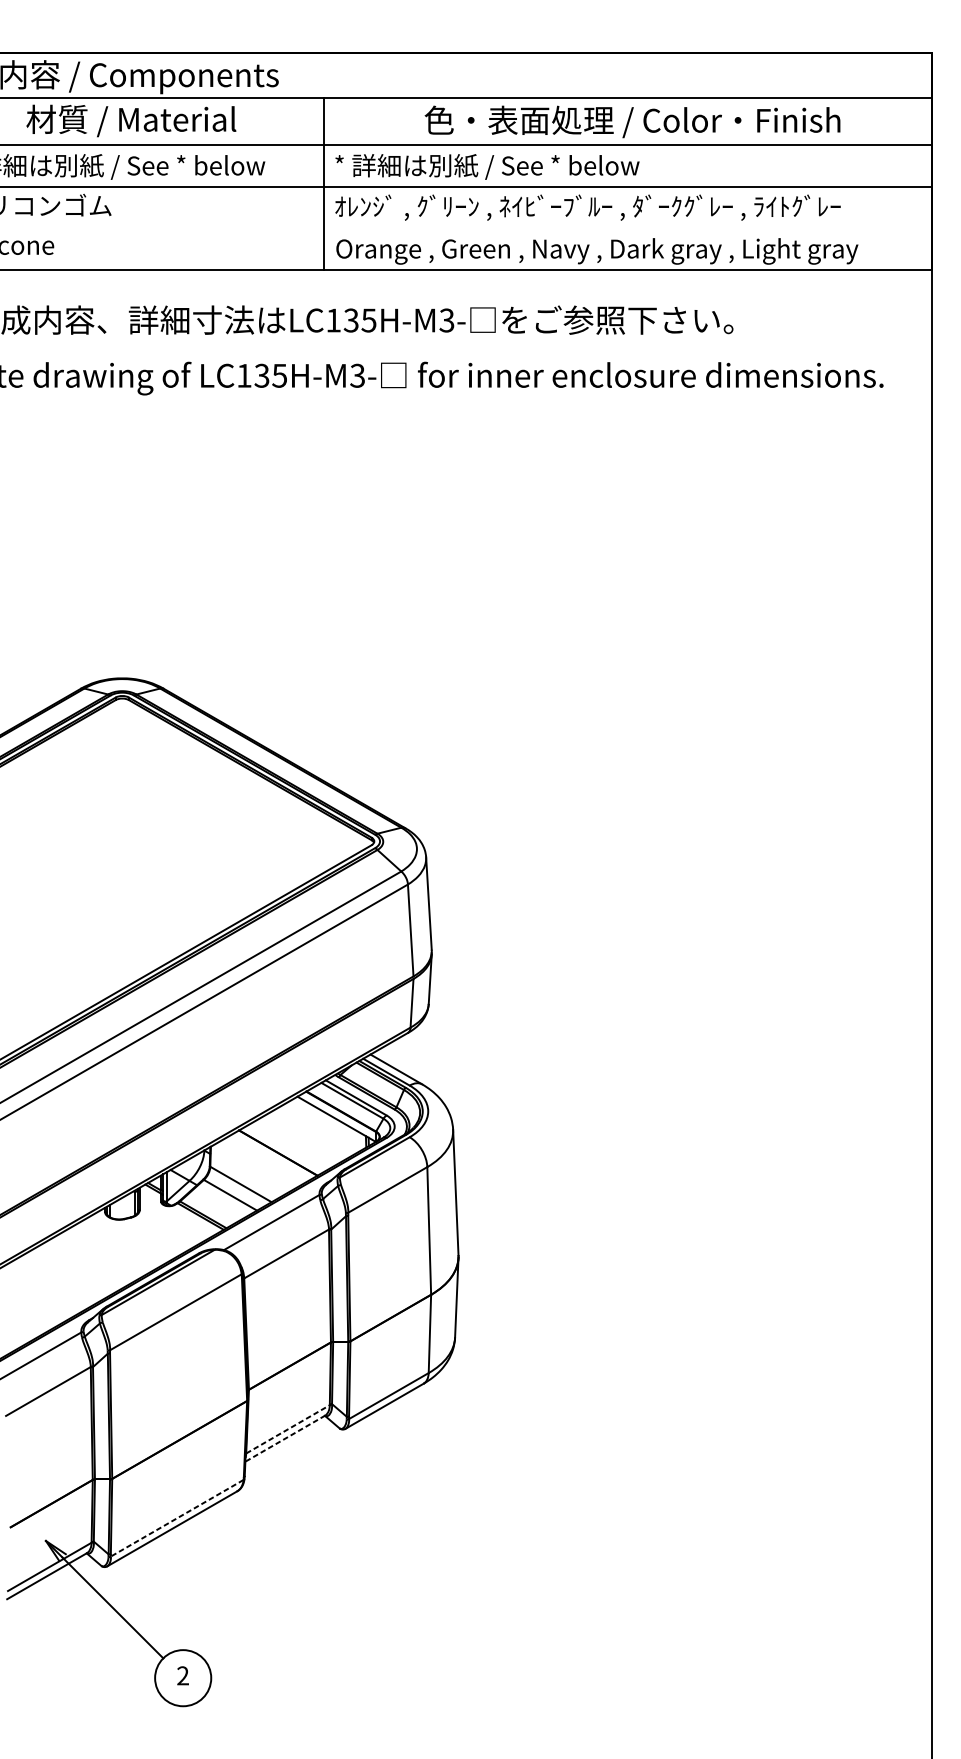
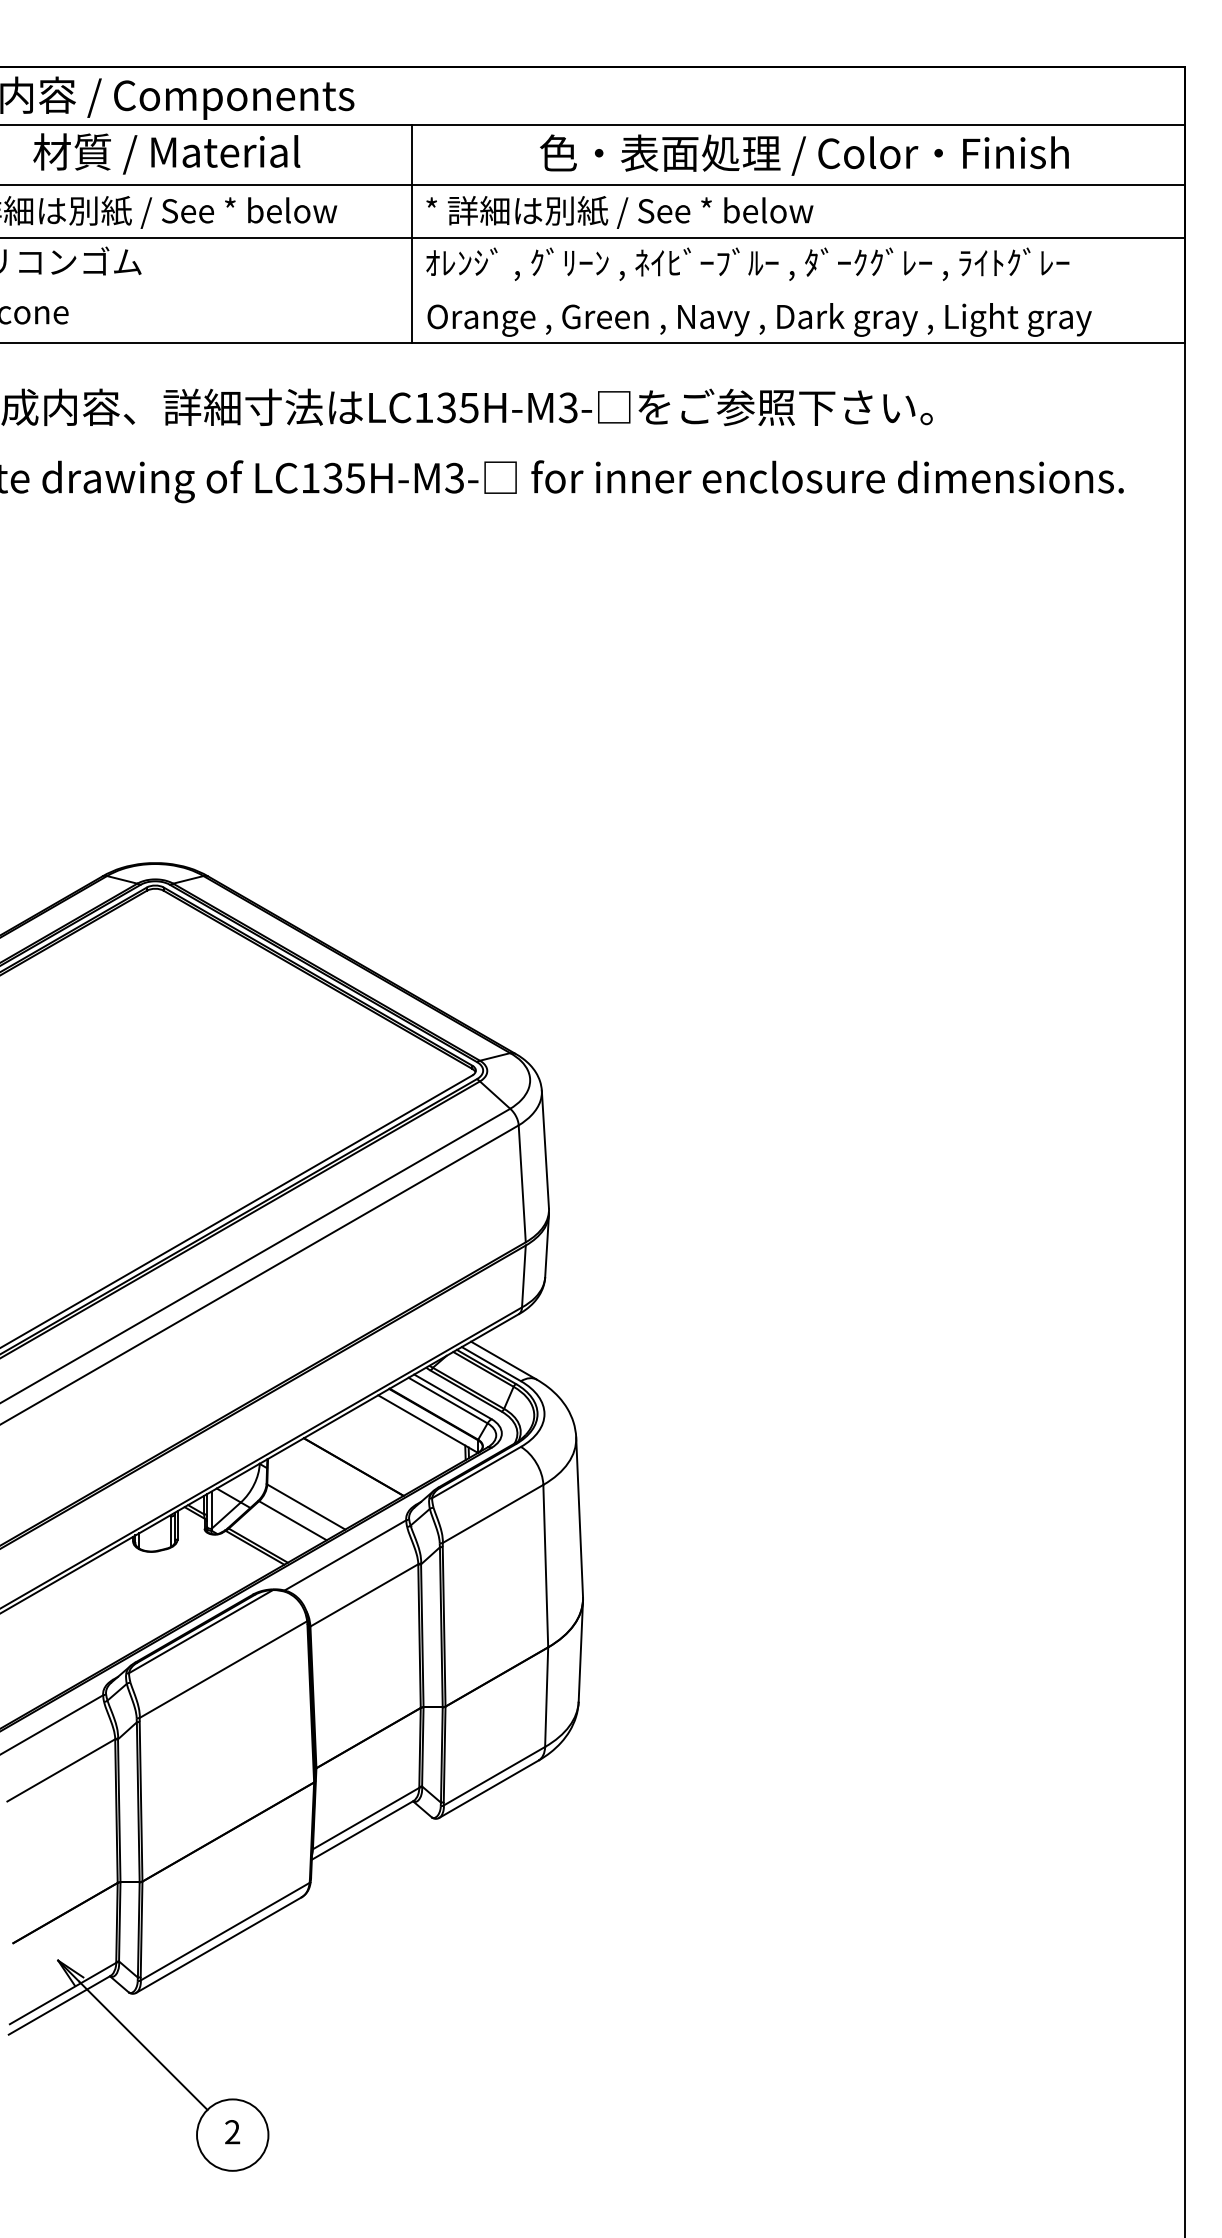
line: (288, 1429) -> (366, 1818), dashed -> solid
line: (285, 1438) -> (362, 1830), dashed -> solid
line: (176, 1518) -> (224, 1931), dashed -> solid

